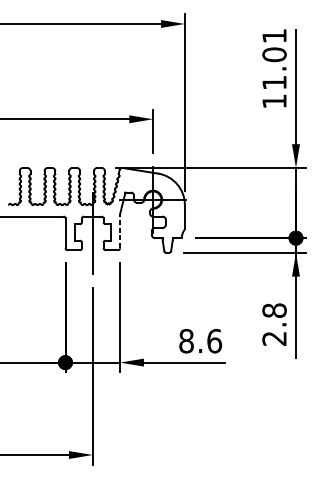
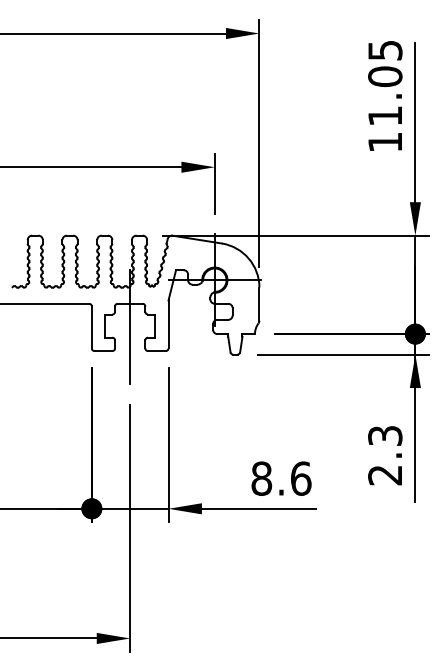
text: (274, 36) -> (385, 50), 11.01 -> 11.05
line: (120, 231) -> (168, 324), dashed -> solid
text: (274, 310) -> (385, 435), 2.8 -> 2.3

